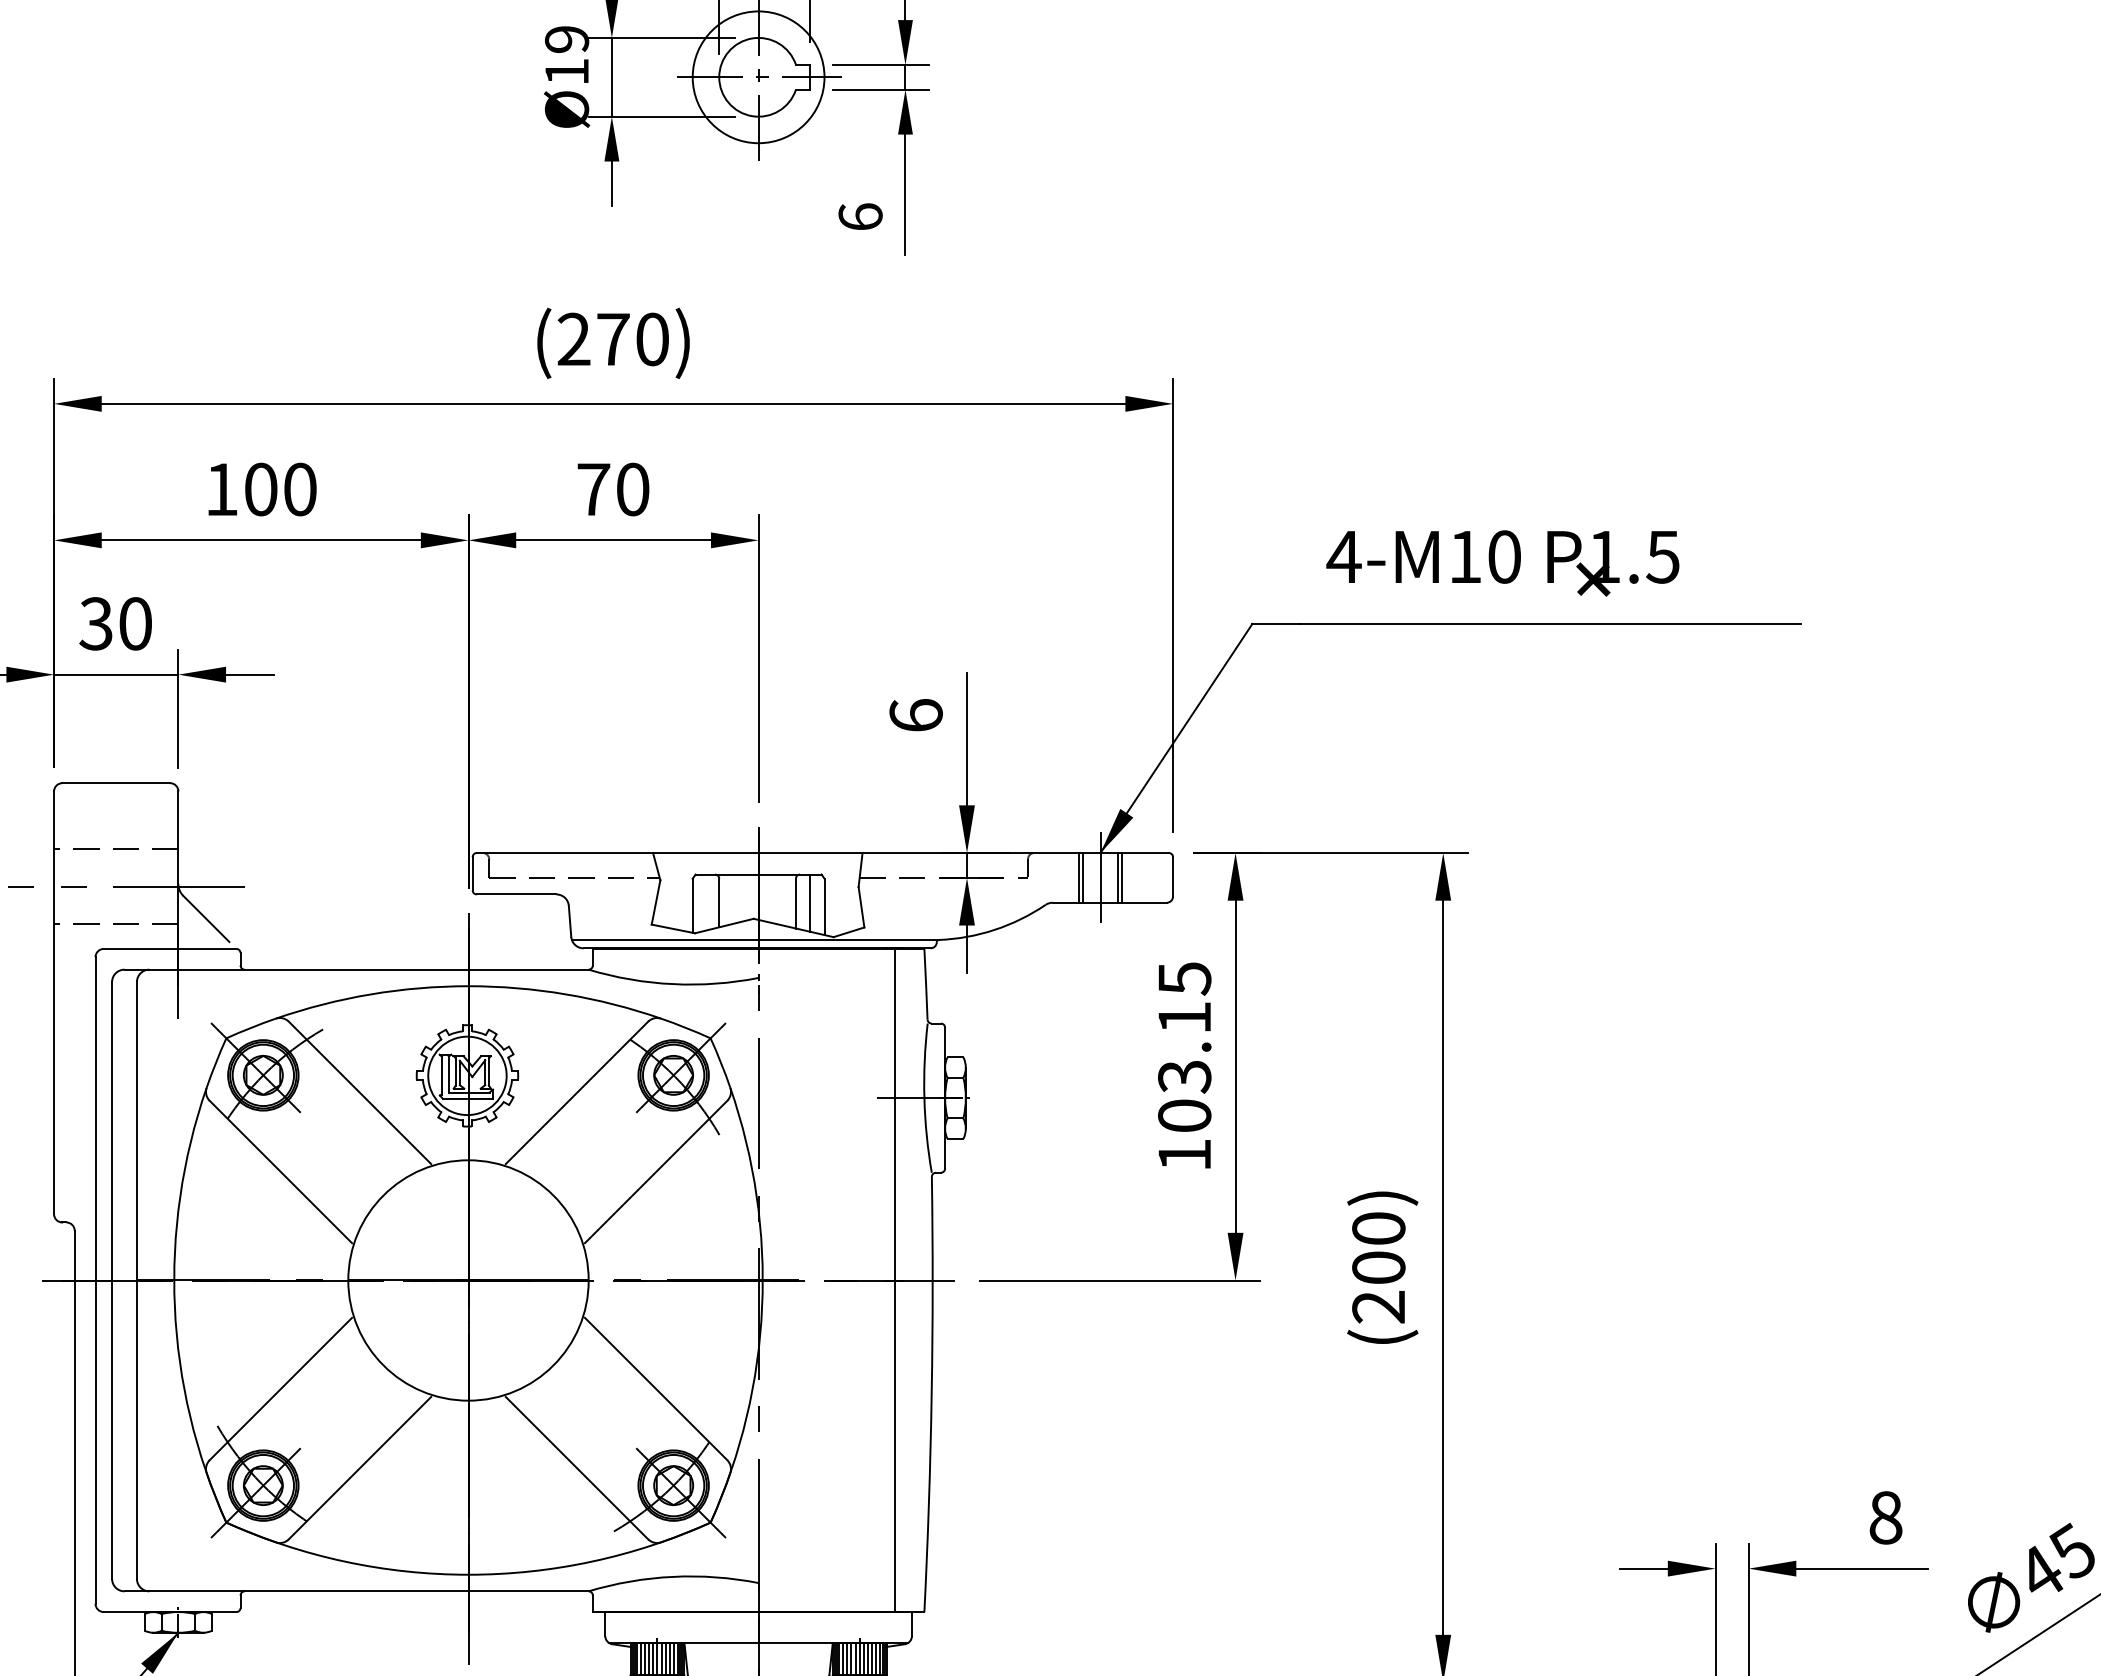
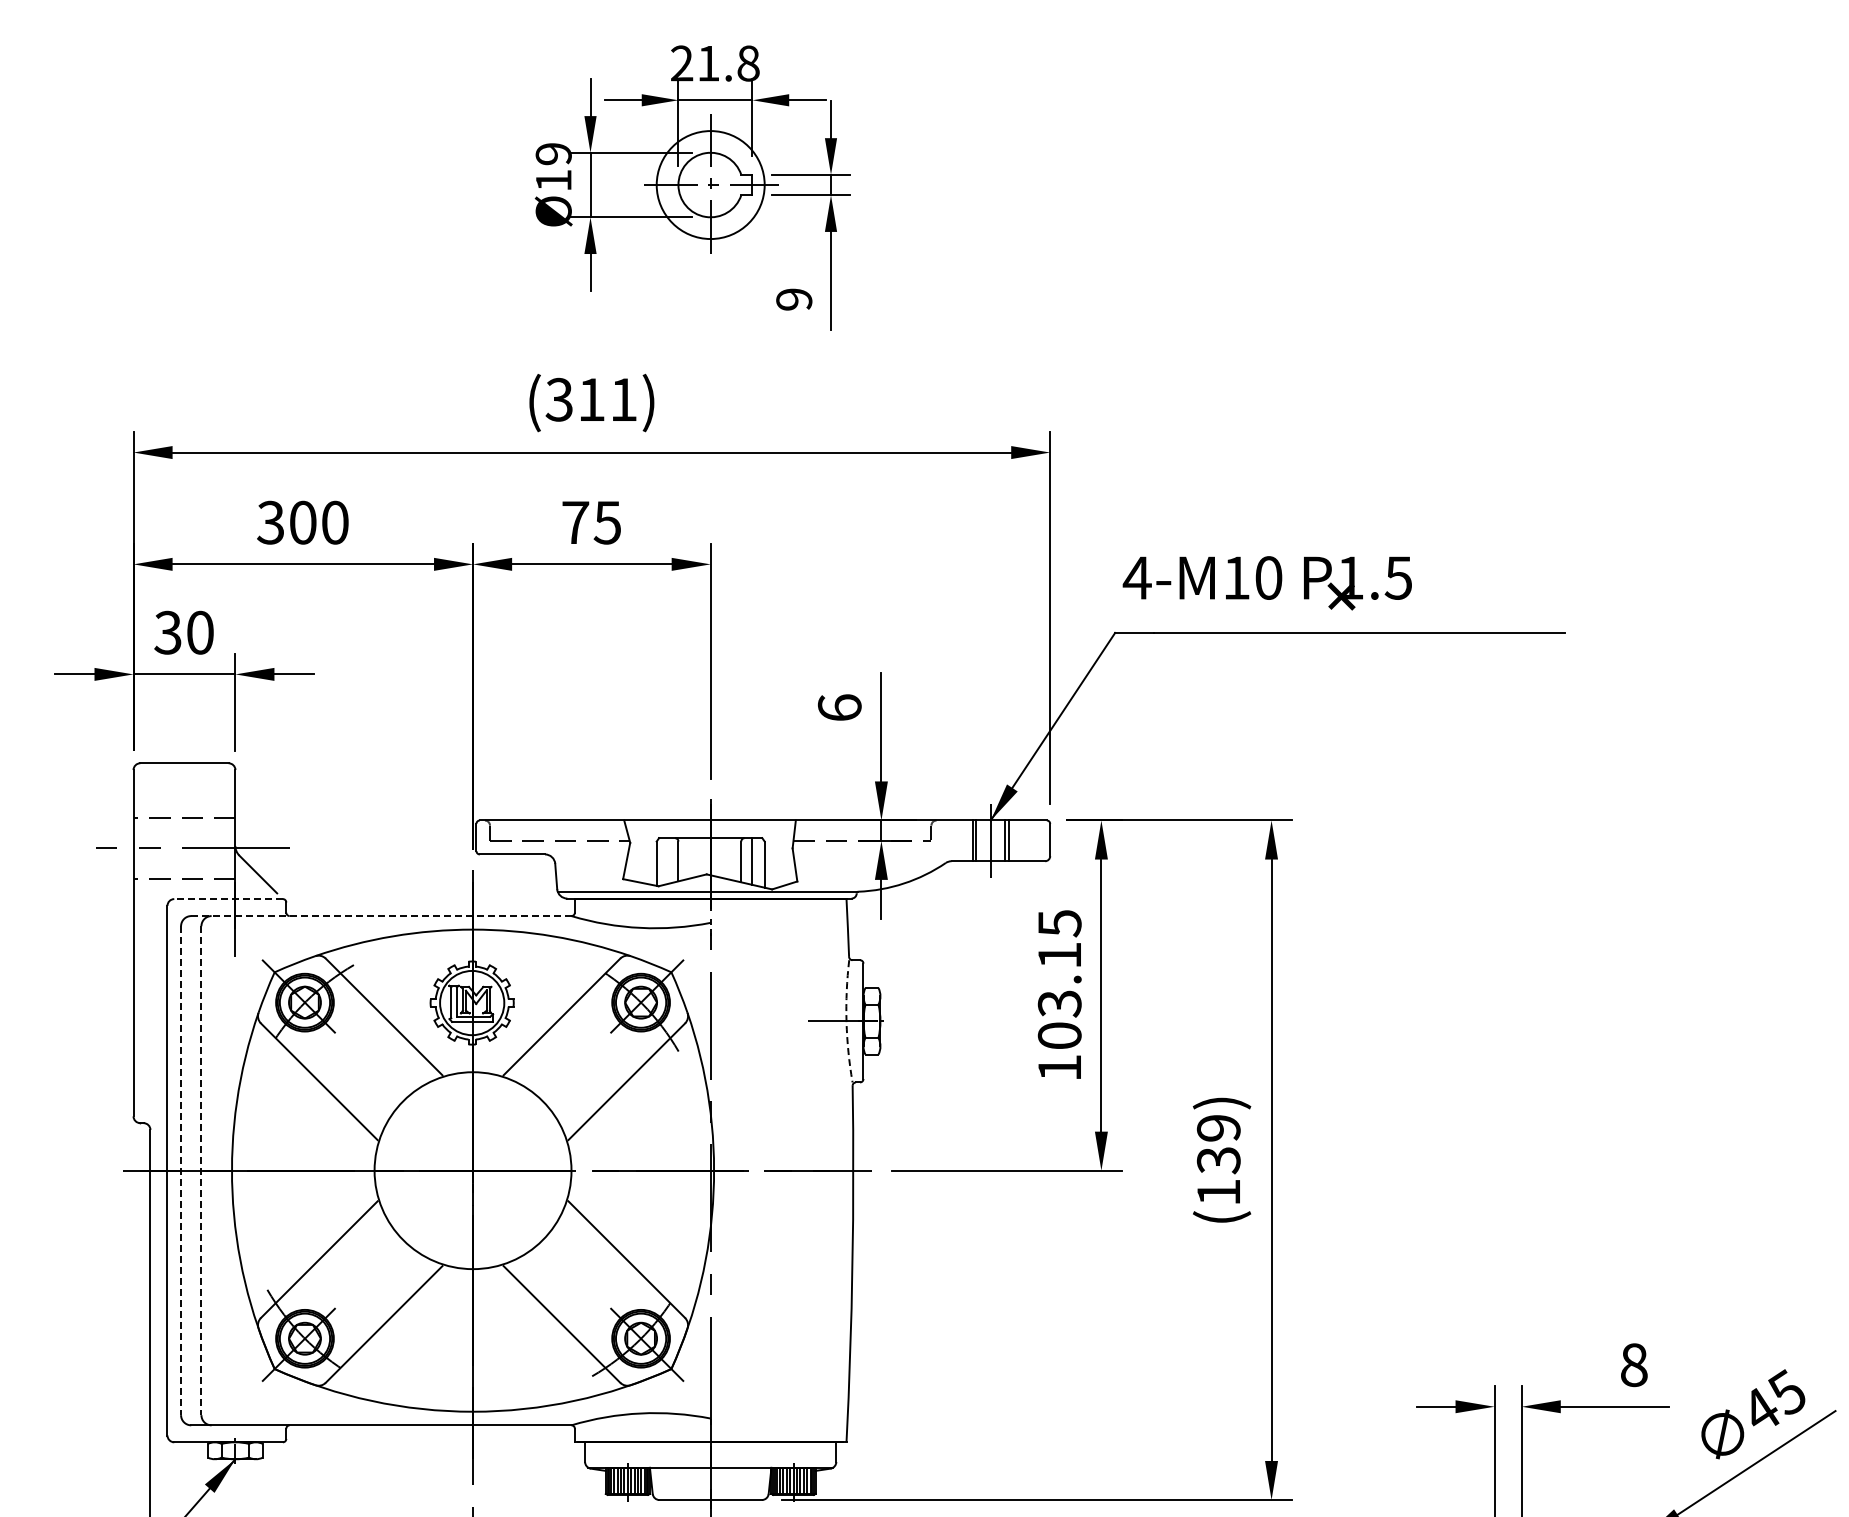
text: (860, 217) -> (794, 299), 6 -> 9
text: (613, 339) -> (591, 399), (270) -> (311)
text: (221, 489) -> (270, 522), 100 -> 300
text: (632, 489) -> (607, 522), 70 -> 75
text: (1501, 563) -> (1266, 583), moved
line: (169, 949) -> (228, 899), solid -> dashed
line: (355, 970) -> (380, 916), solid -> dashed
arc: (924, 1098) -> (846, 1021), solid -> dashed
text: (1378, 1268) -> (1218, 1160), (200) -> (139)
line: (895, 1280) -> (822, 1170), removed
line: (112, 1281) -> (181, 1171), solid -> dashed
line: (137, 1281) -> (201, 1171), solid -> dashed

